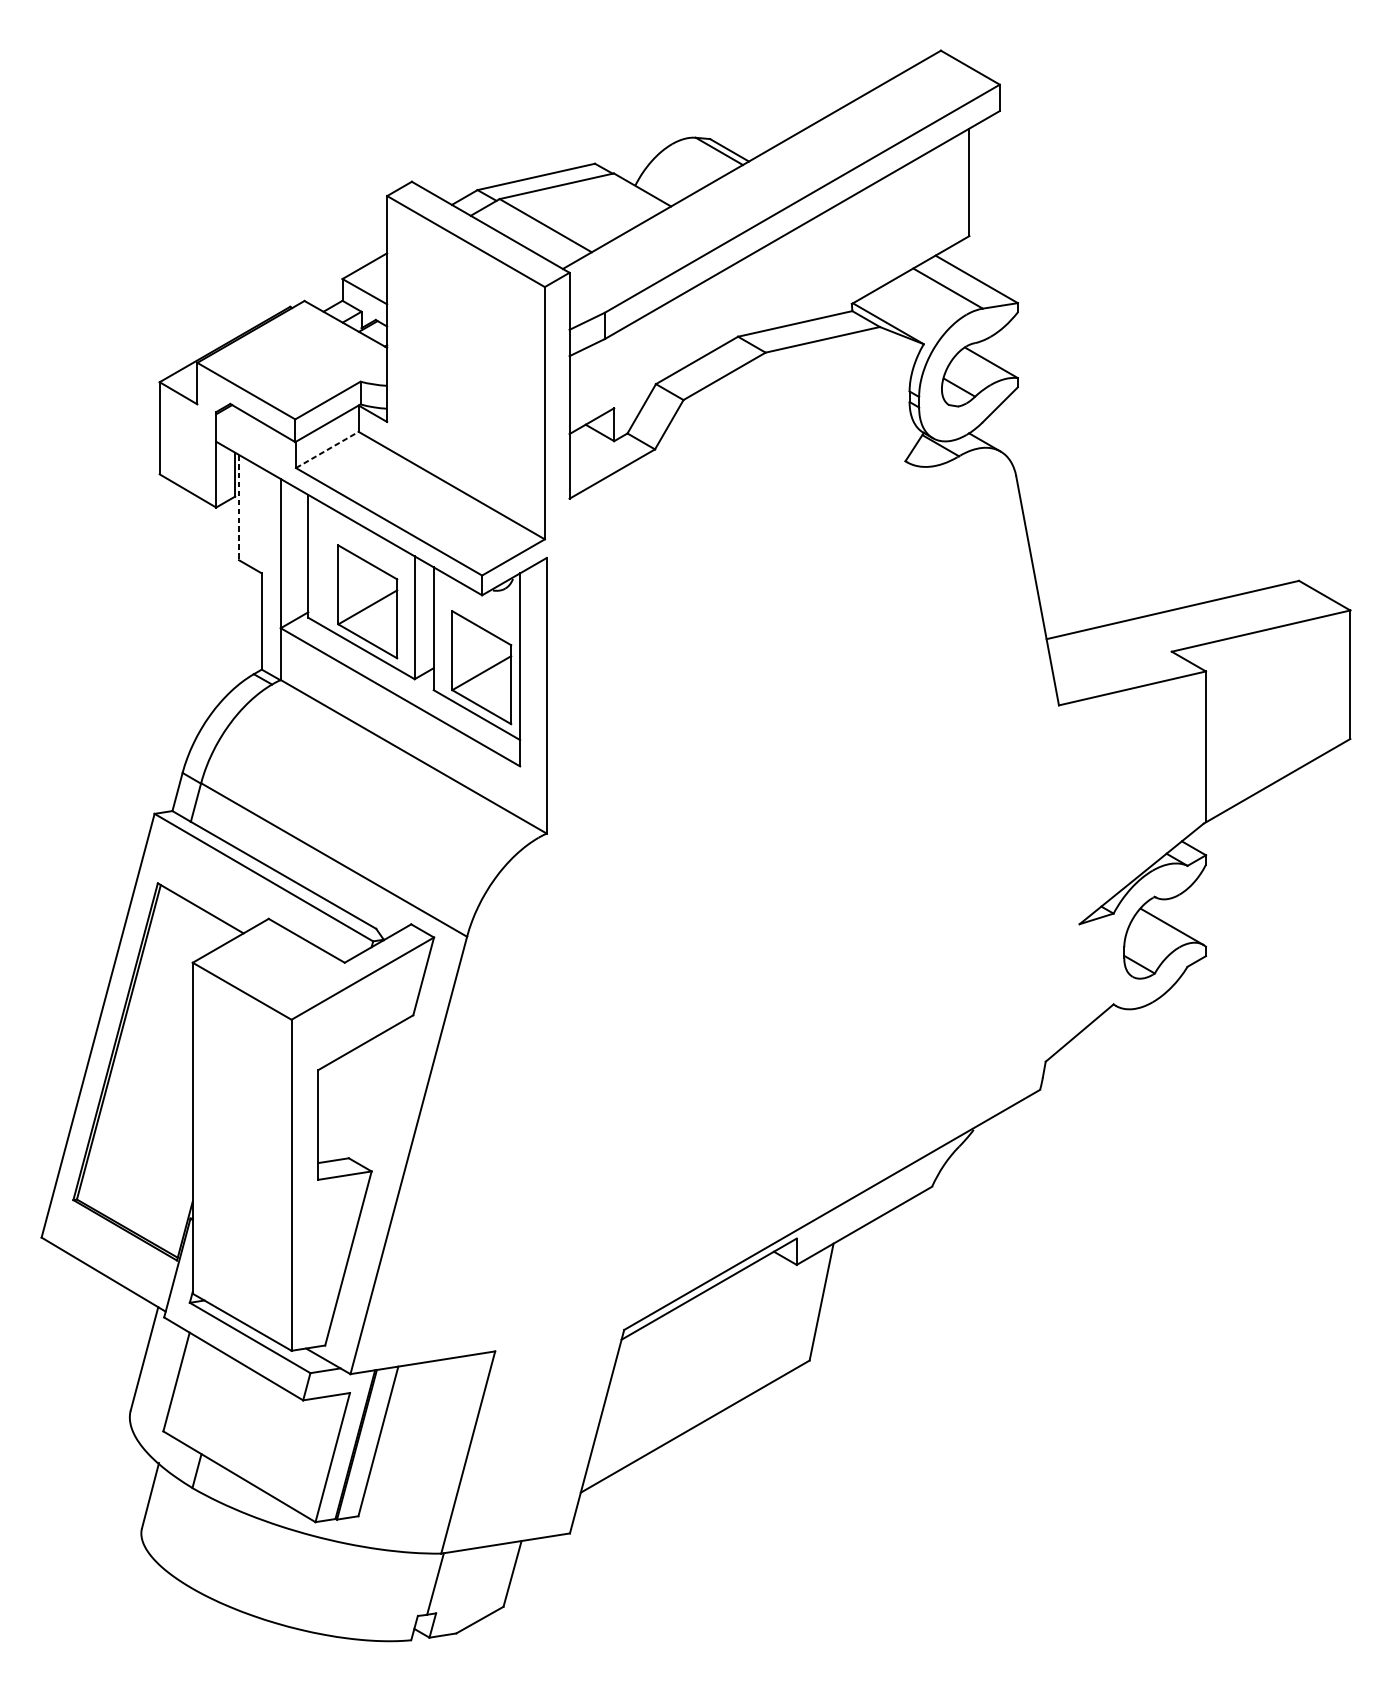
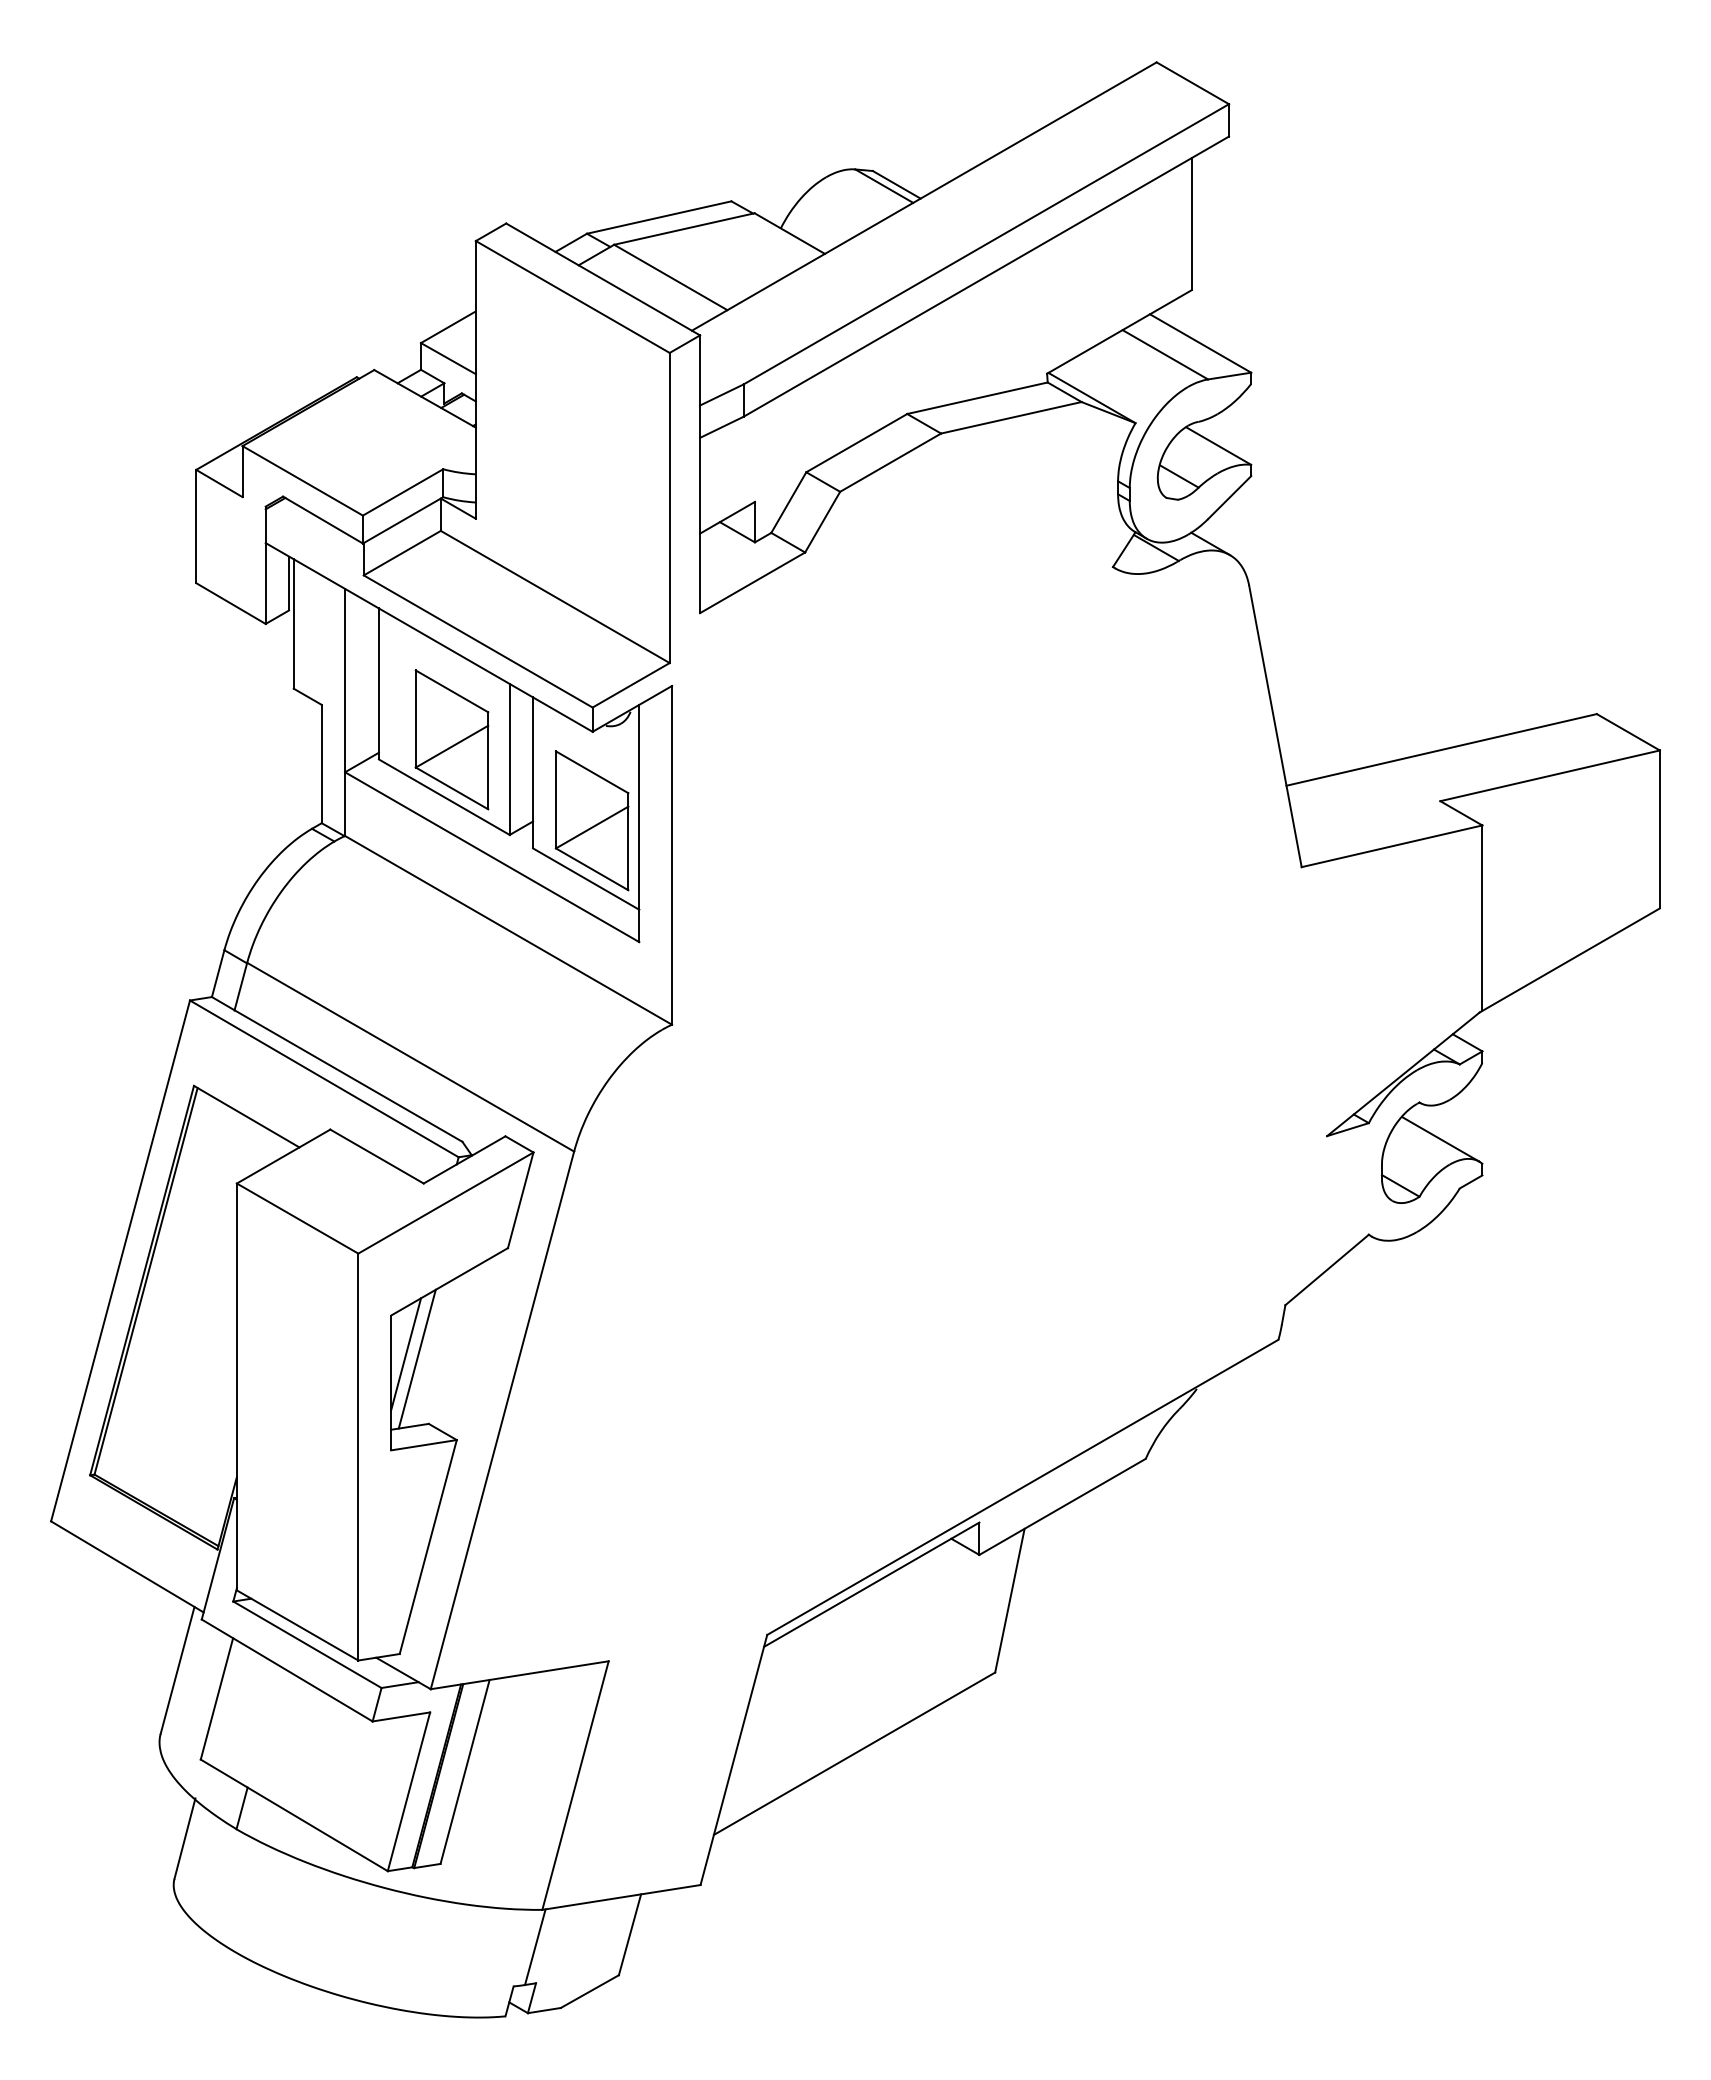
line: (327, 449) -> (402, 552), dashed -> solid
line: (238, 507) -> (293, 623), dashed -> solid
line: (330, 1101) -> (406, 1354), added
line: (338, 1105) -> (416, 1358), added

